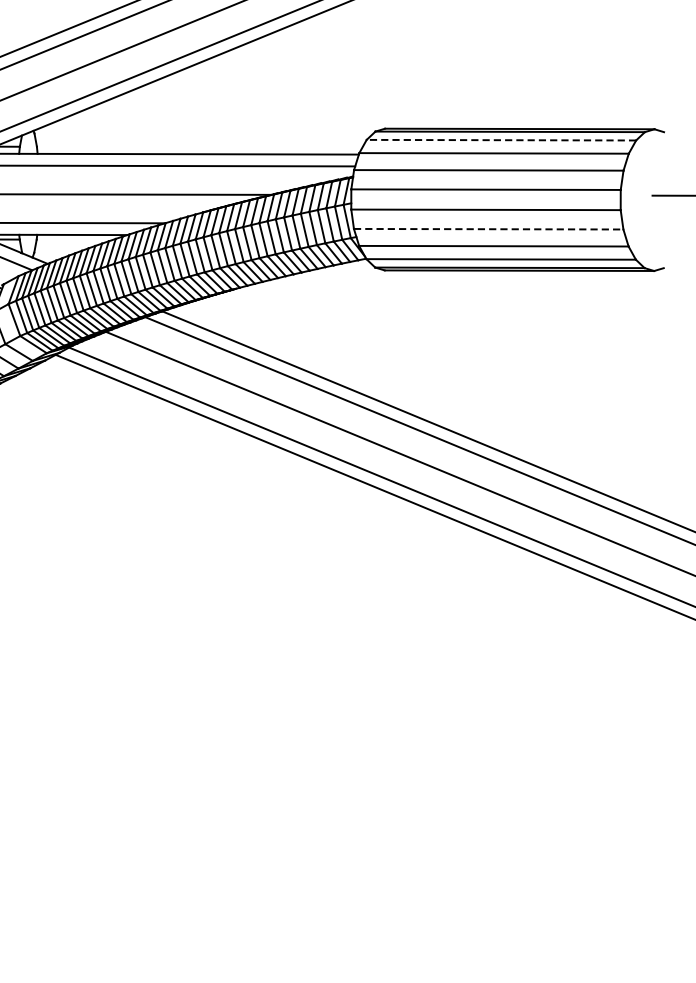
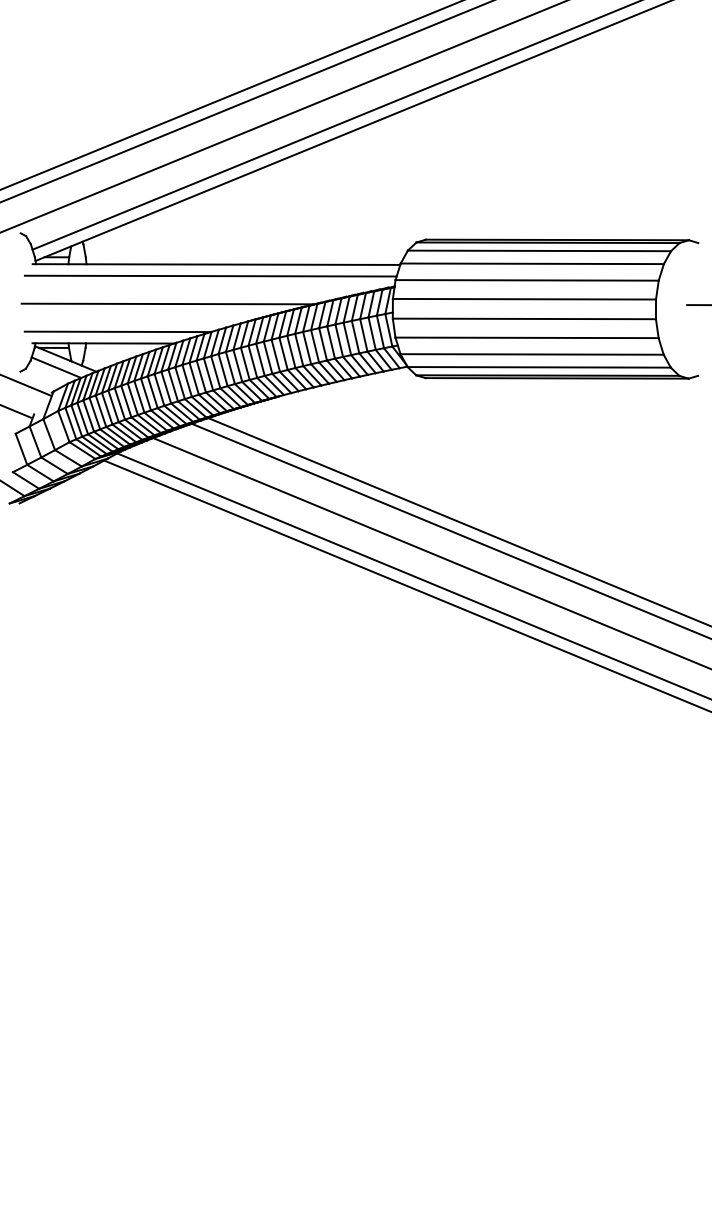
line: (501, 139) -> (539, 250), dashed -> solid
line: (489, 228) -> (527, 337), dashed -> solid

